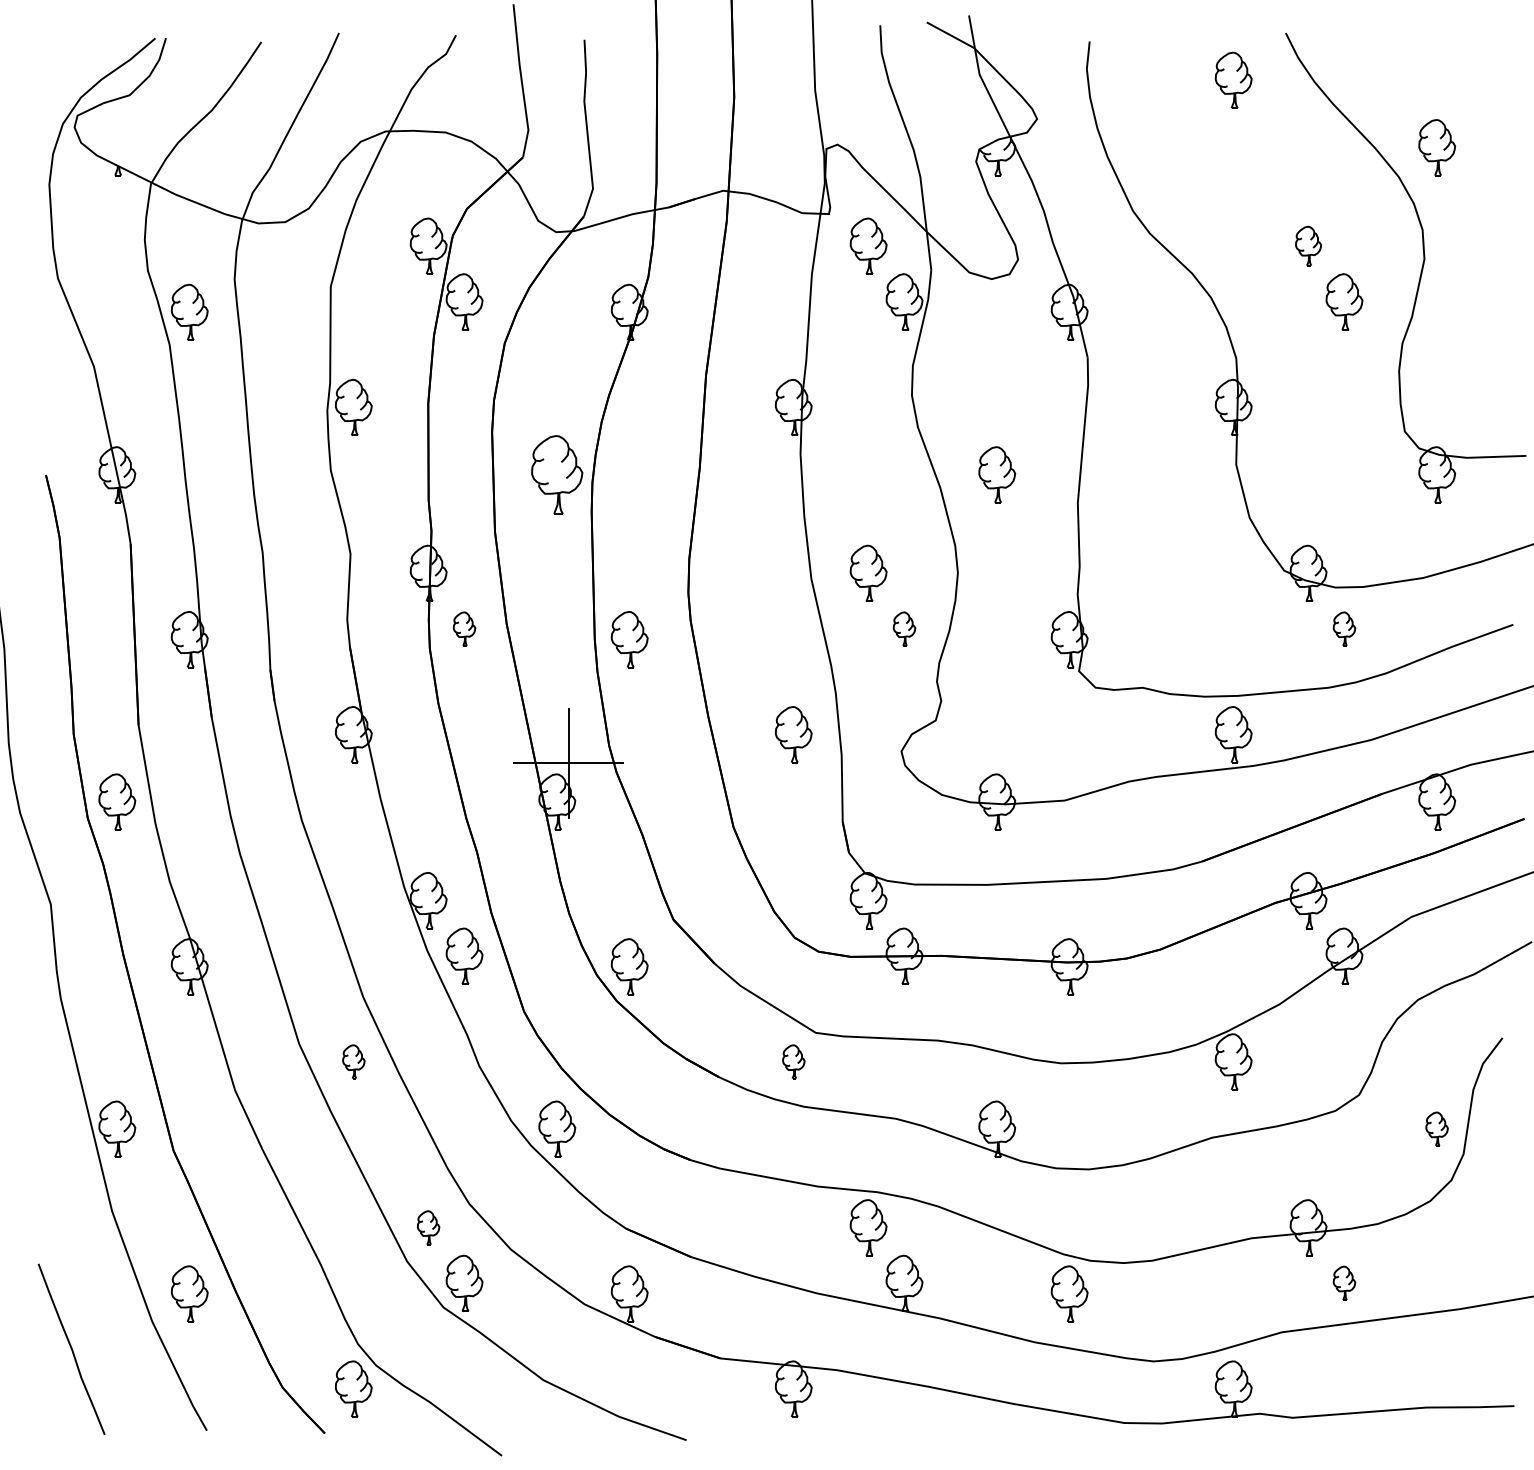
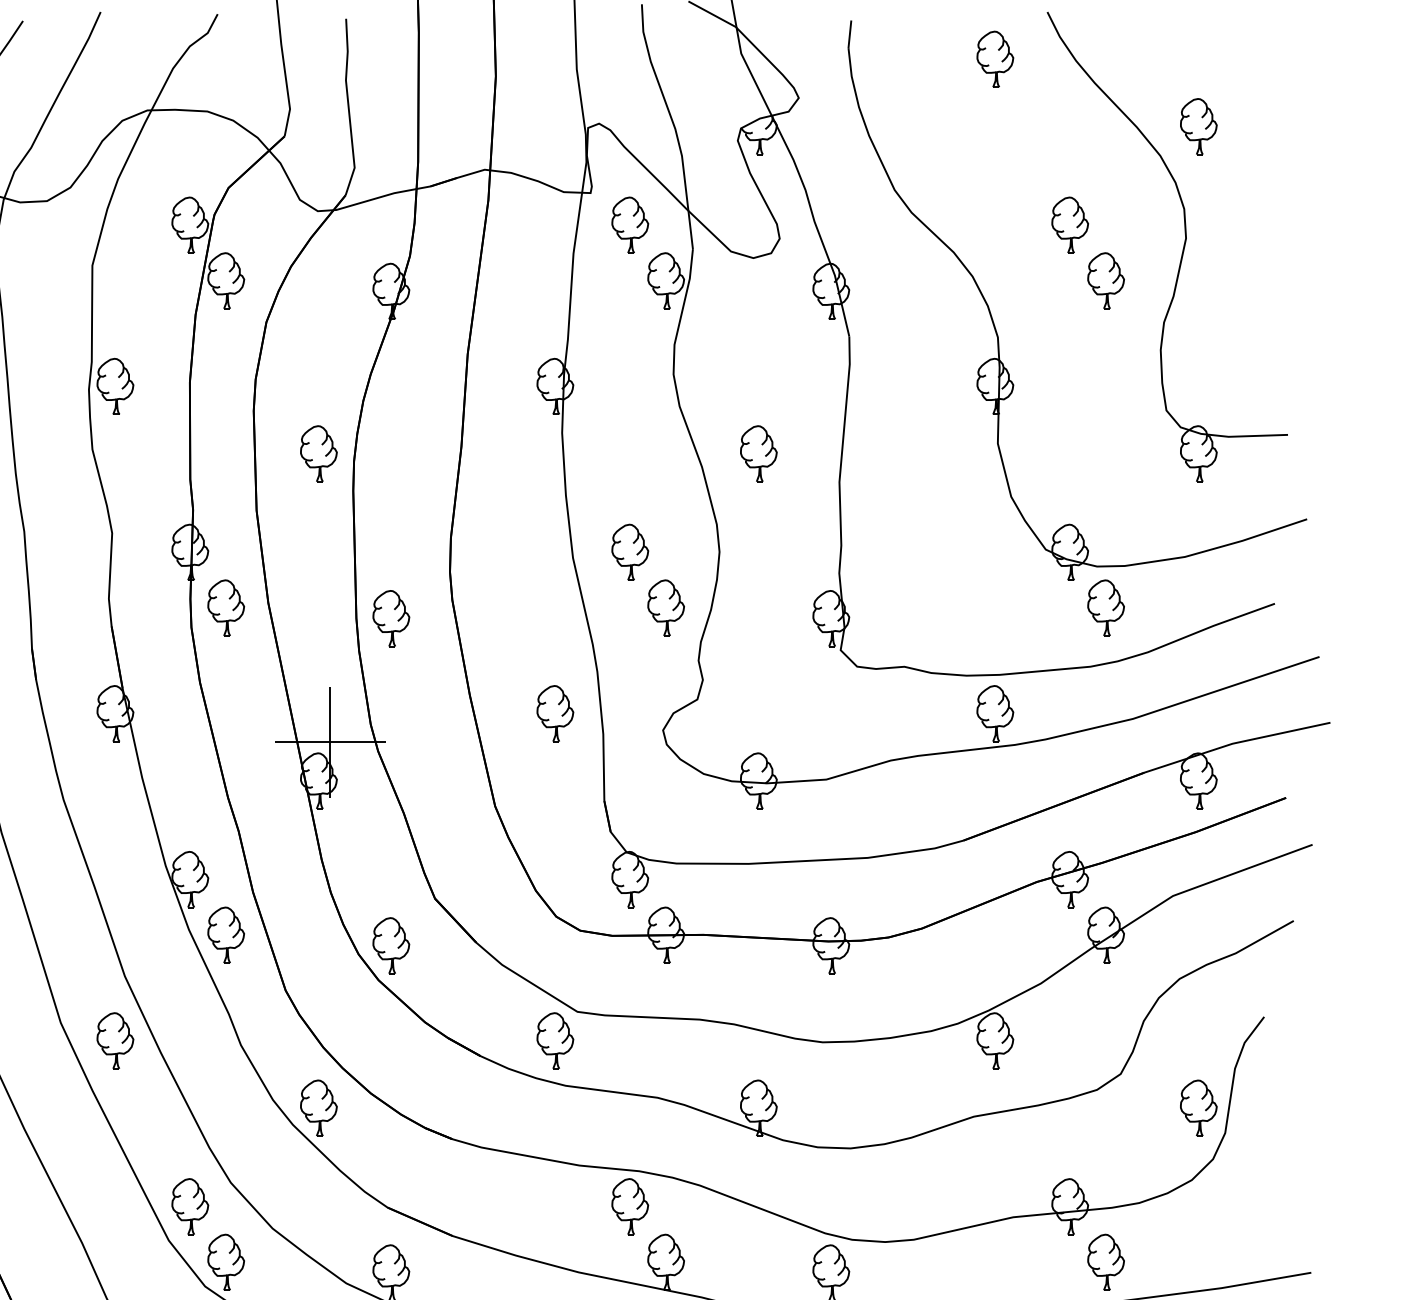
part: (1308, 245) -> (1070, 224), size x1.43
part: (557, 474) -> (319, 453), size x0.71
part: (464, 628) -> (226, 607), size x1.67
part: (904, 628) -> (666, 607), size x1.67
part: (1344, 628) -> (1106, 607), size x1.67
part: (353, 1061) -> (115, 1040), size x1.67
part: (793, 1061) -> (555, 1040), size x1.67
part: (1436, 1128) -> (1198, 1107), size x1.67
part: (428, 1227) -> (190, 1206), size x1.67
part: (1344, 1282) -> (1106, 1261), size x1.67

